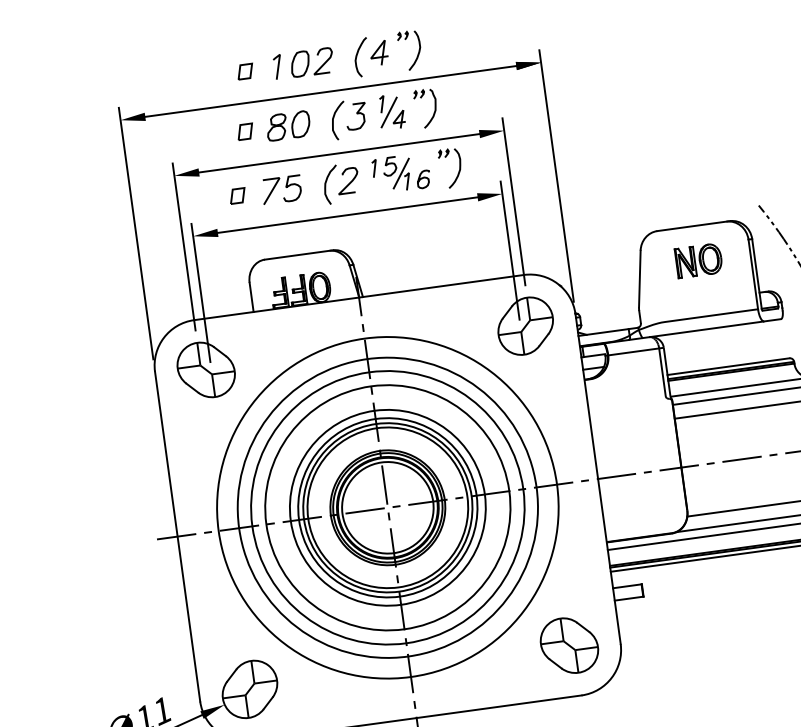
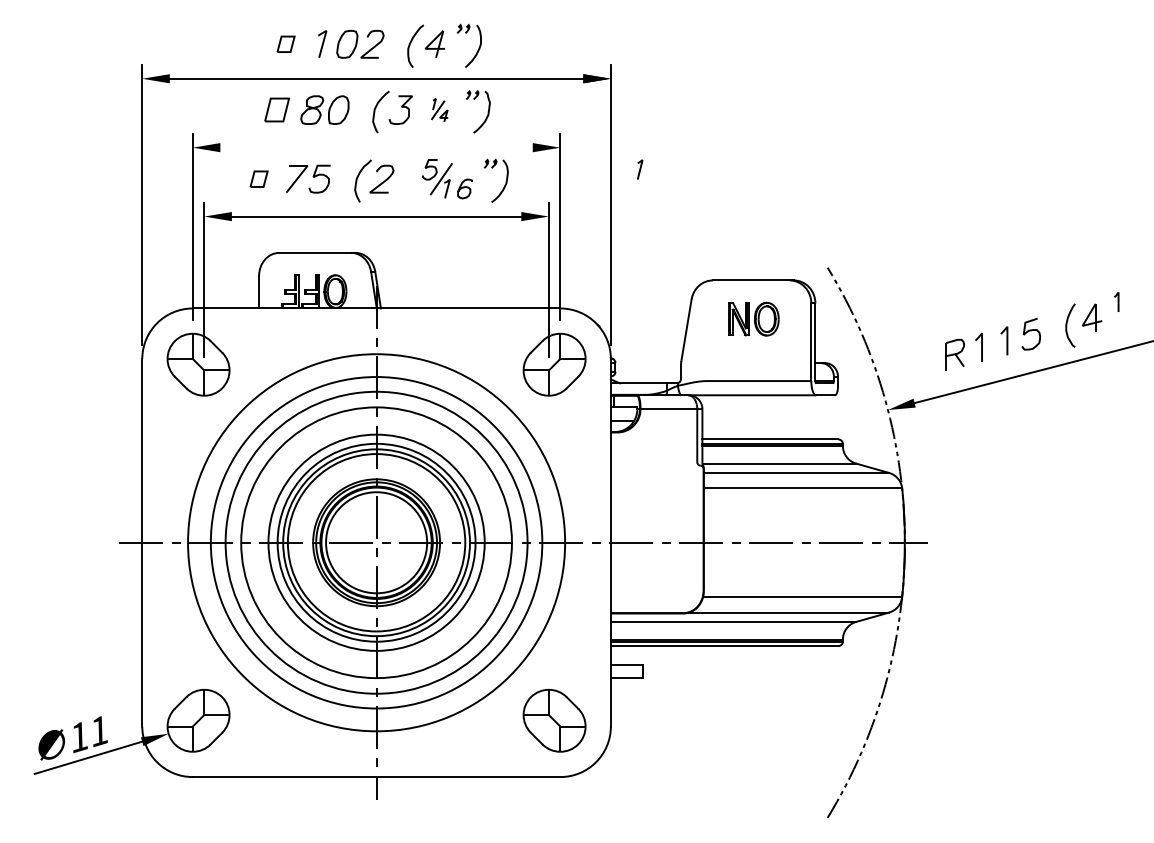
part: (391, 111) -> (439, 109), size x0.6
part: (244, 132) -> (276, 110), size x1.4
line: (339, 153) -> (376, 147), removed
line: (375, 168) -> (640, 169), moved

